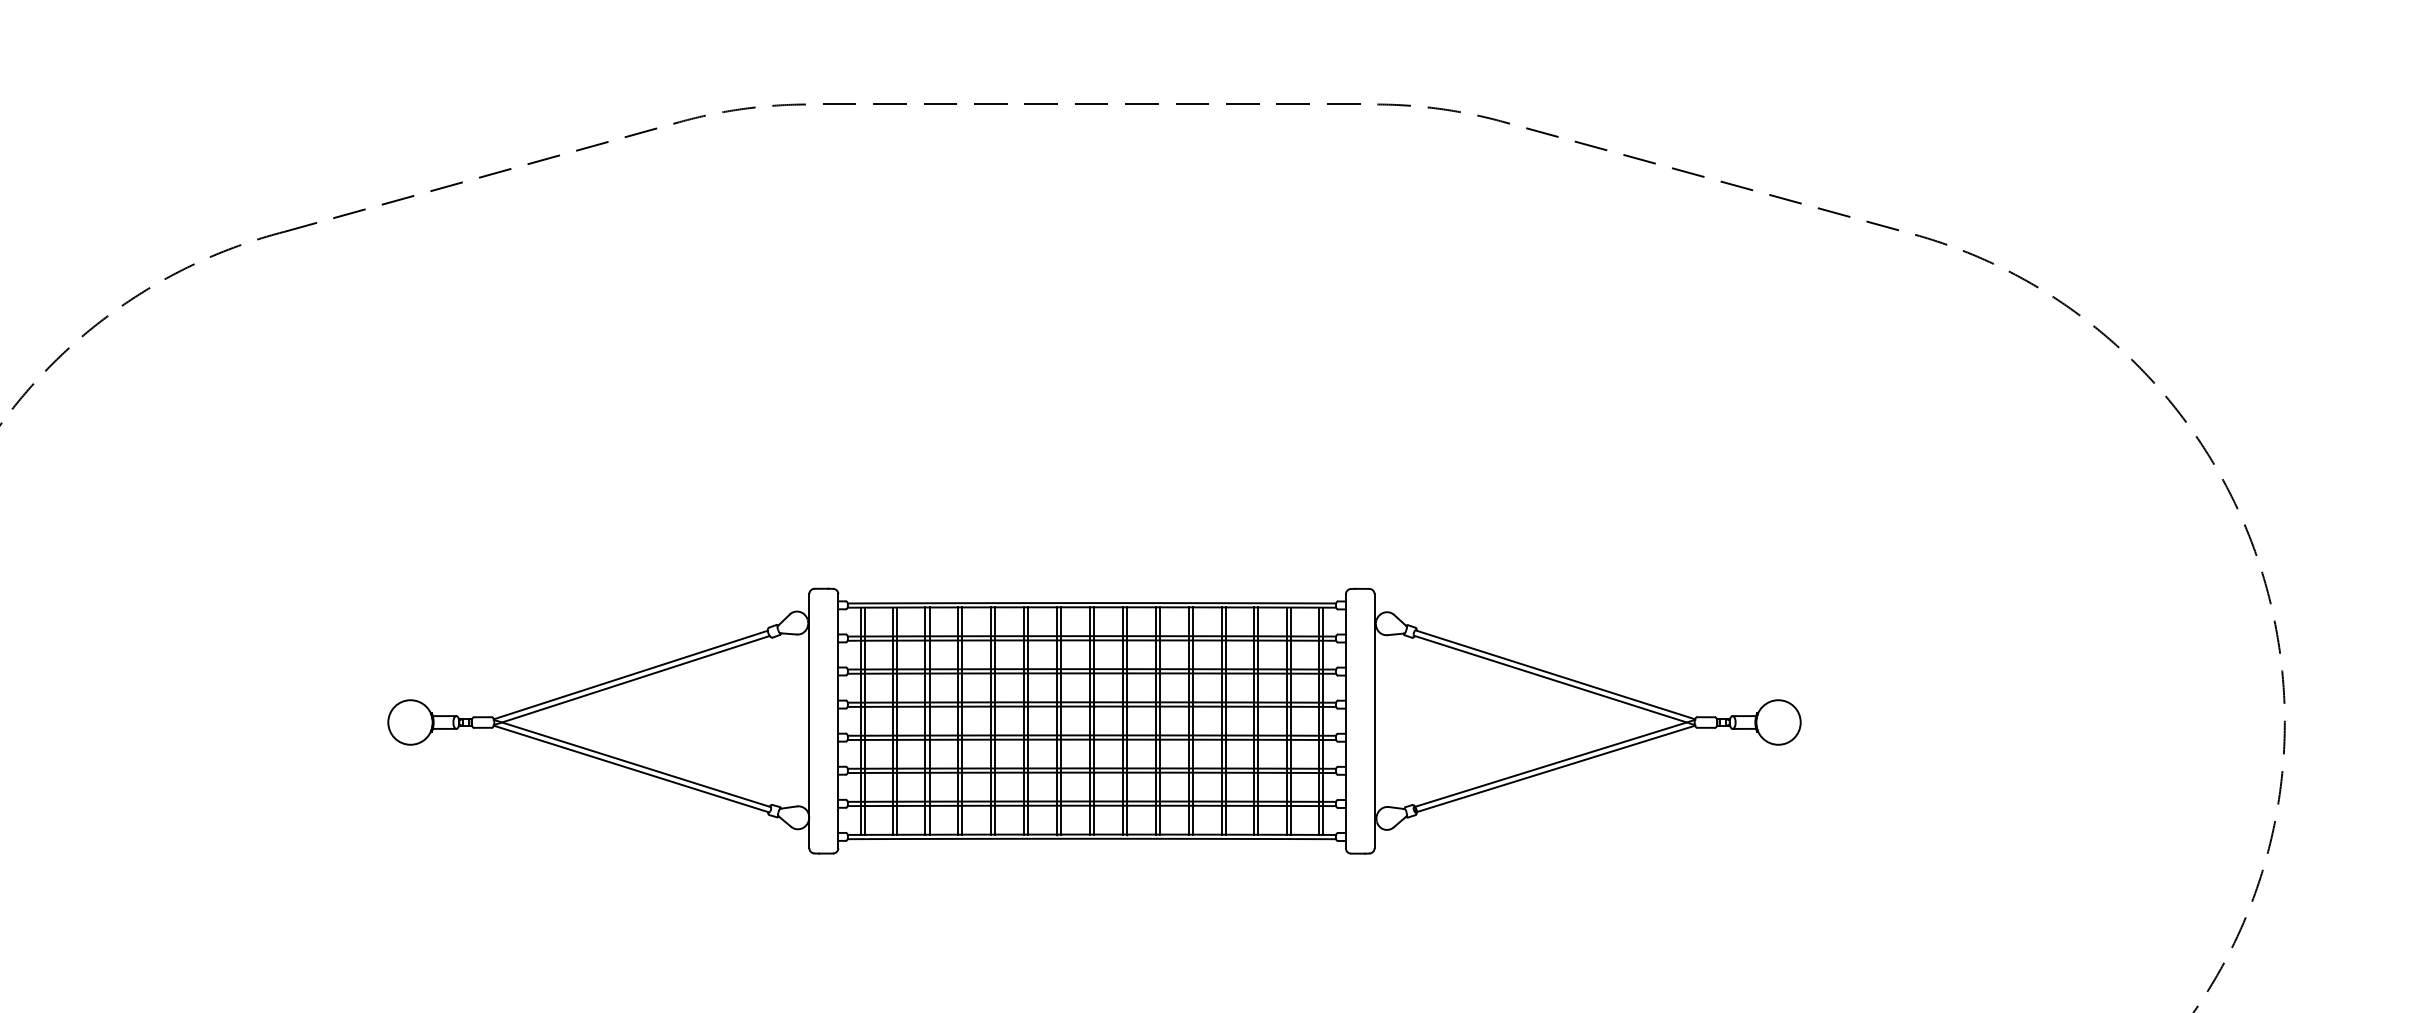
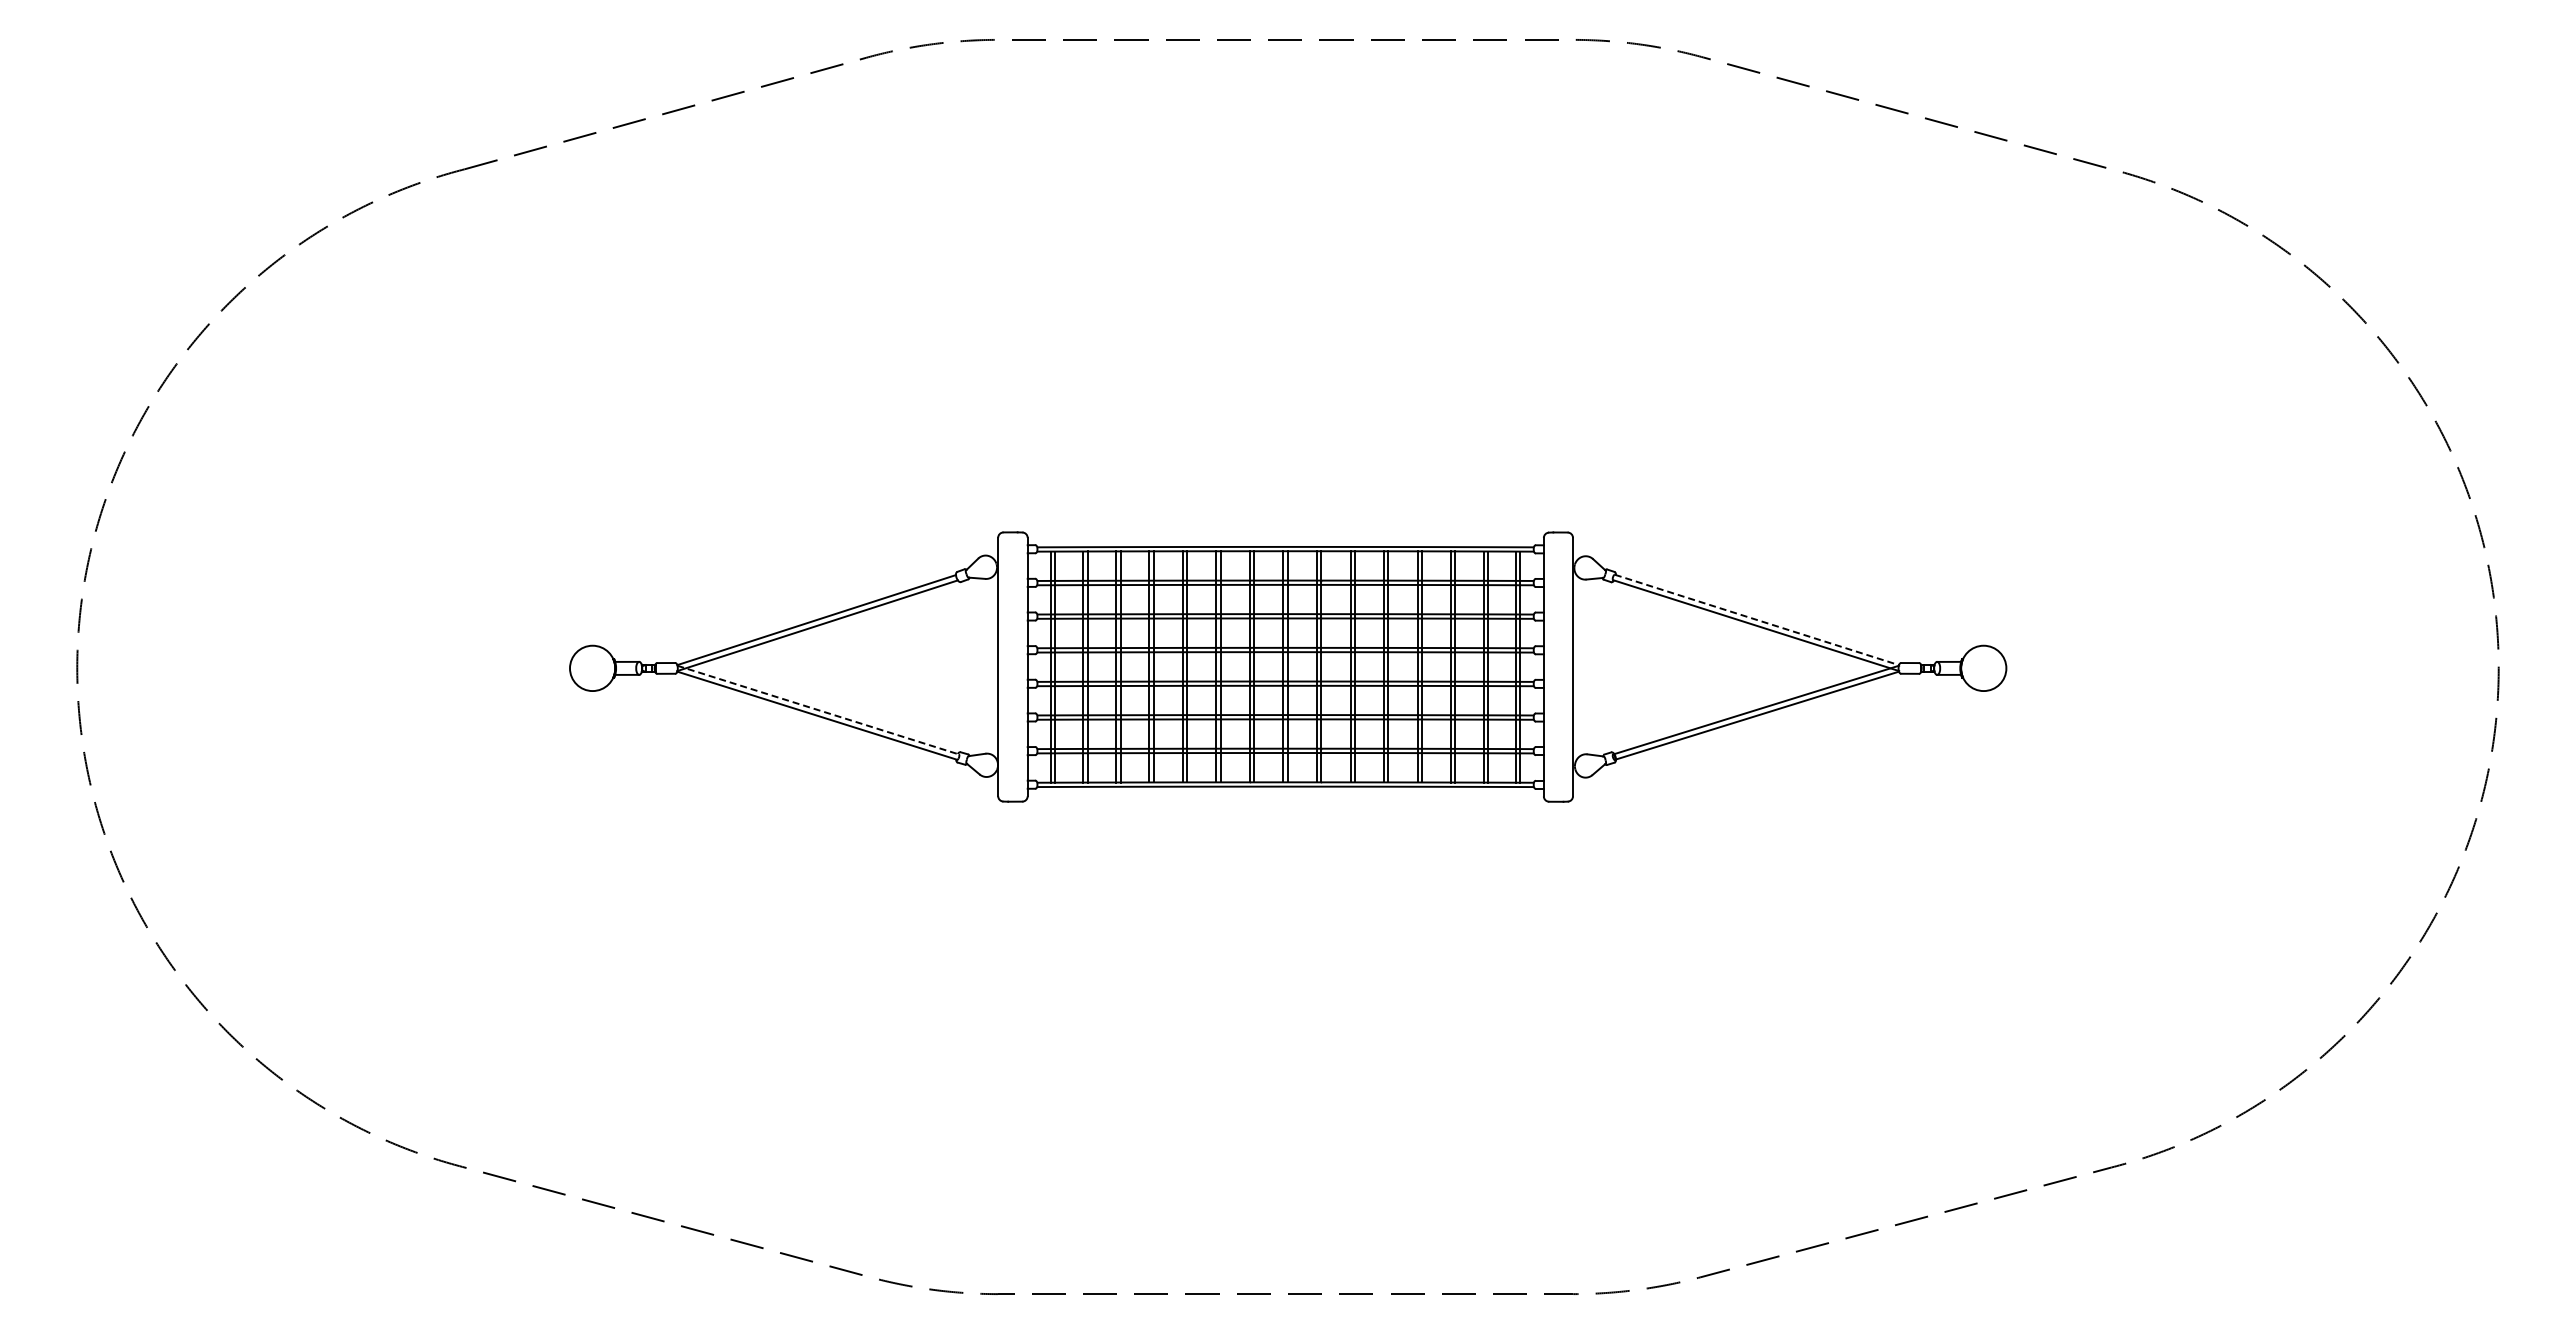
line: (1555, 675) -> (1757, 620), solid -> dashed
line: (632, 763) -> (818, 710), solid -> dashed

